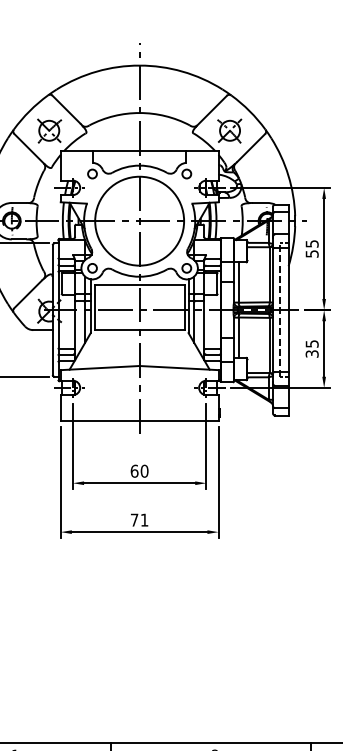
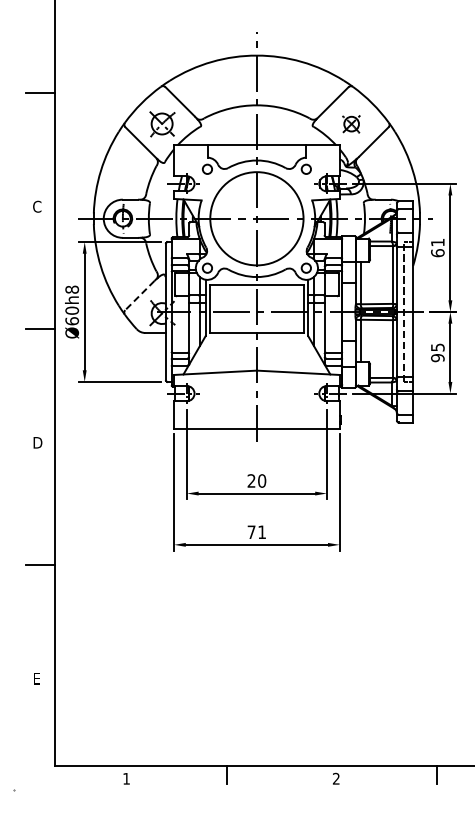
part: (229, 131) -> (351, 124), size x0.7
text: (311, 248) -> (437, 247), 55 -> 61
line: (27, 294) -> (139, 295), solid -> dashed
text: (311, 354) -> (437, 358), 35 -> 95
text: (134, 470) -> (251, 480), 60 -> 20

